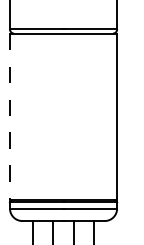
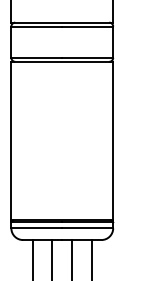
line: (10, 117) -> (11, 141), dashed -> solid

